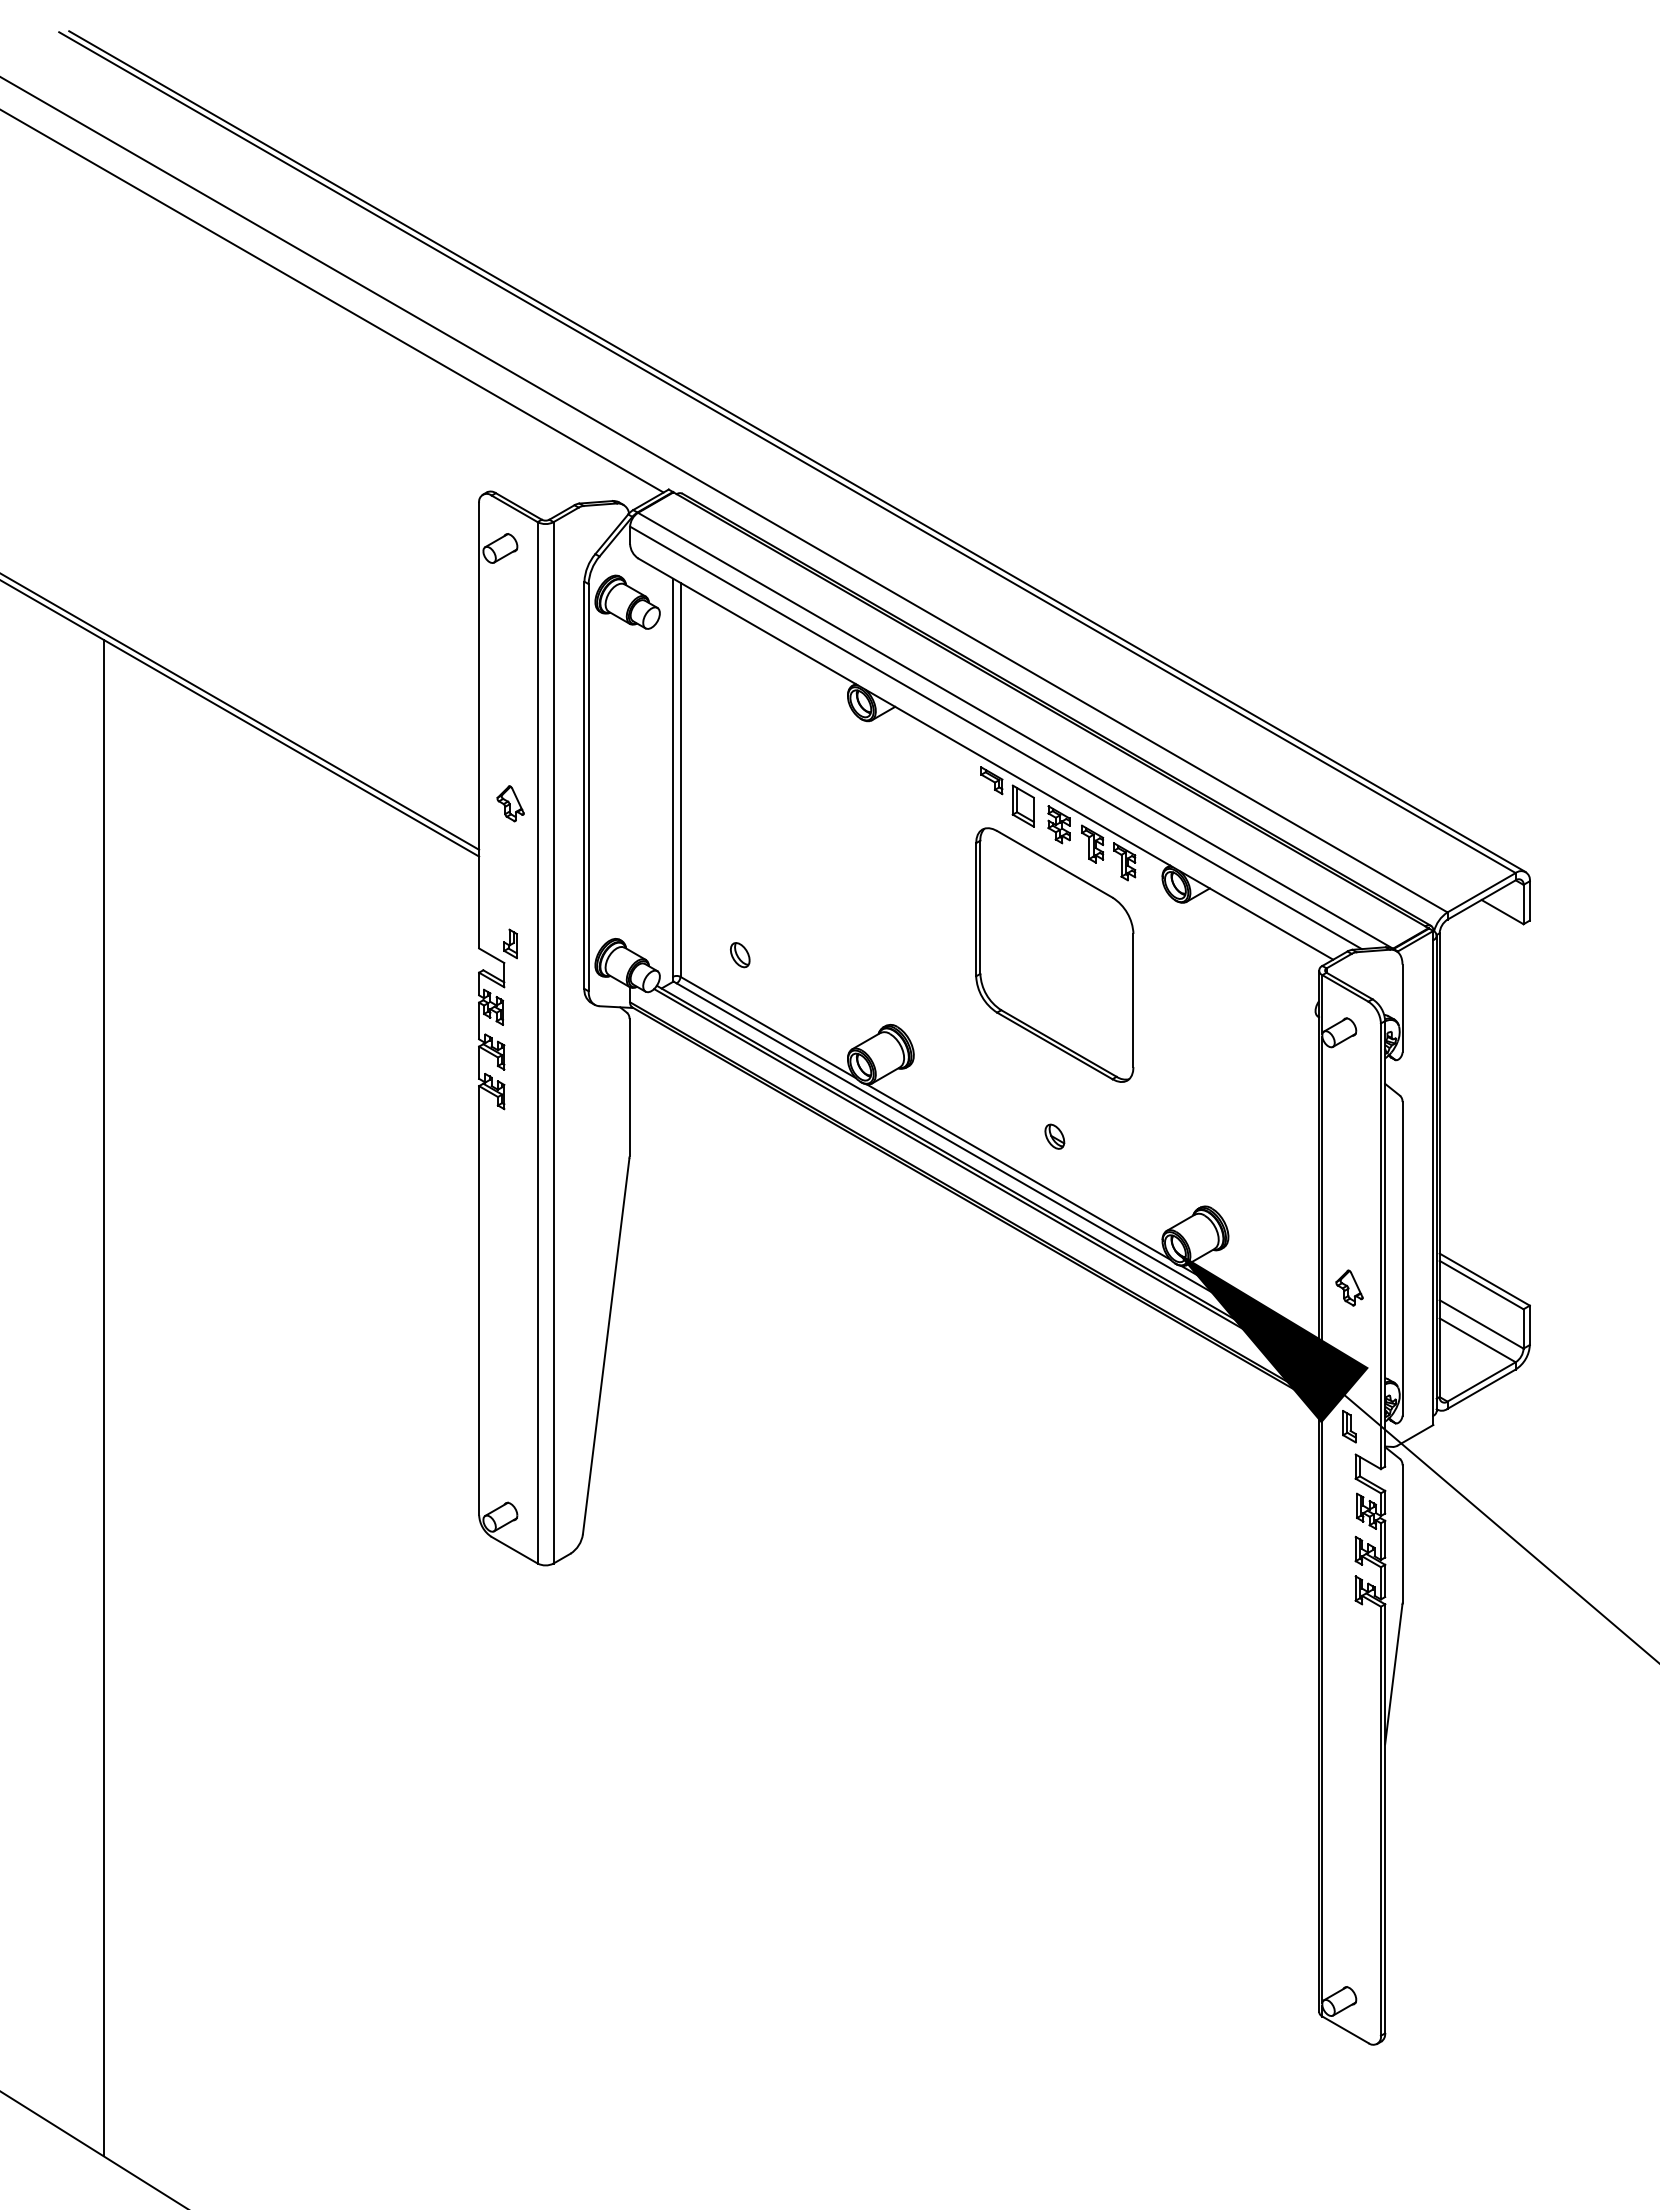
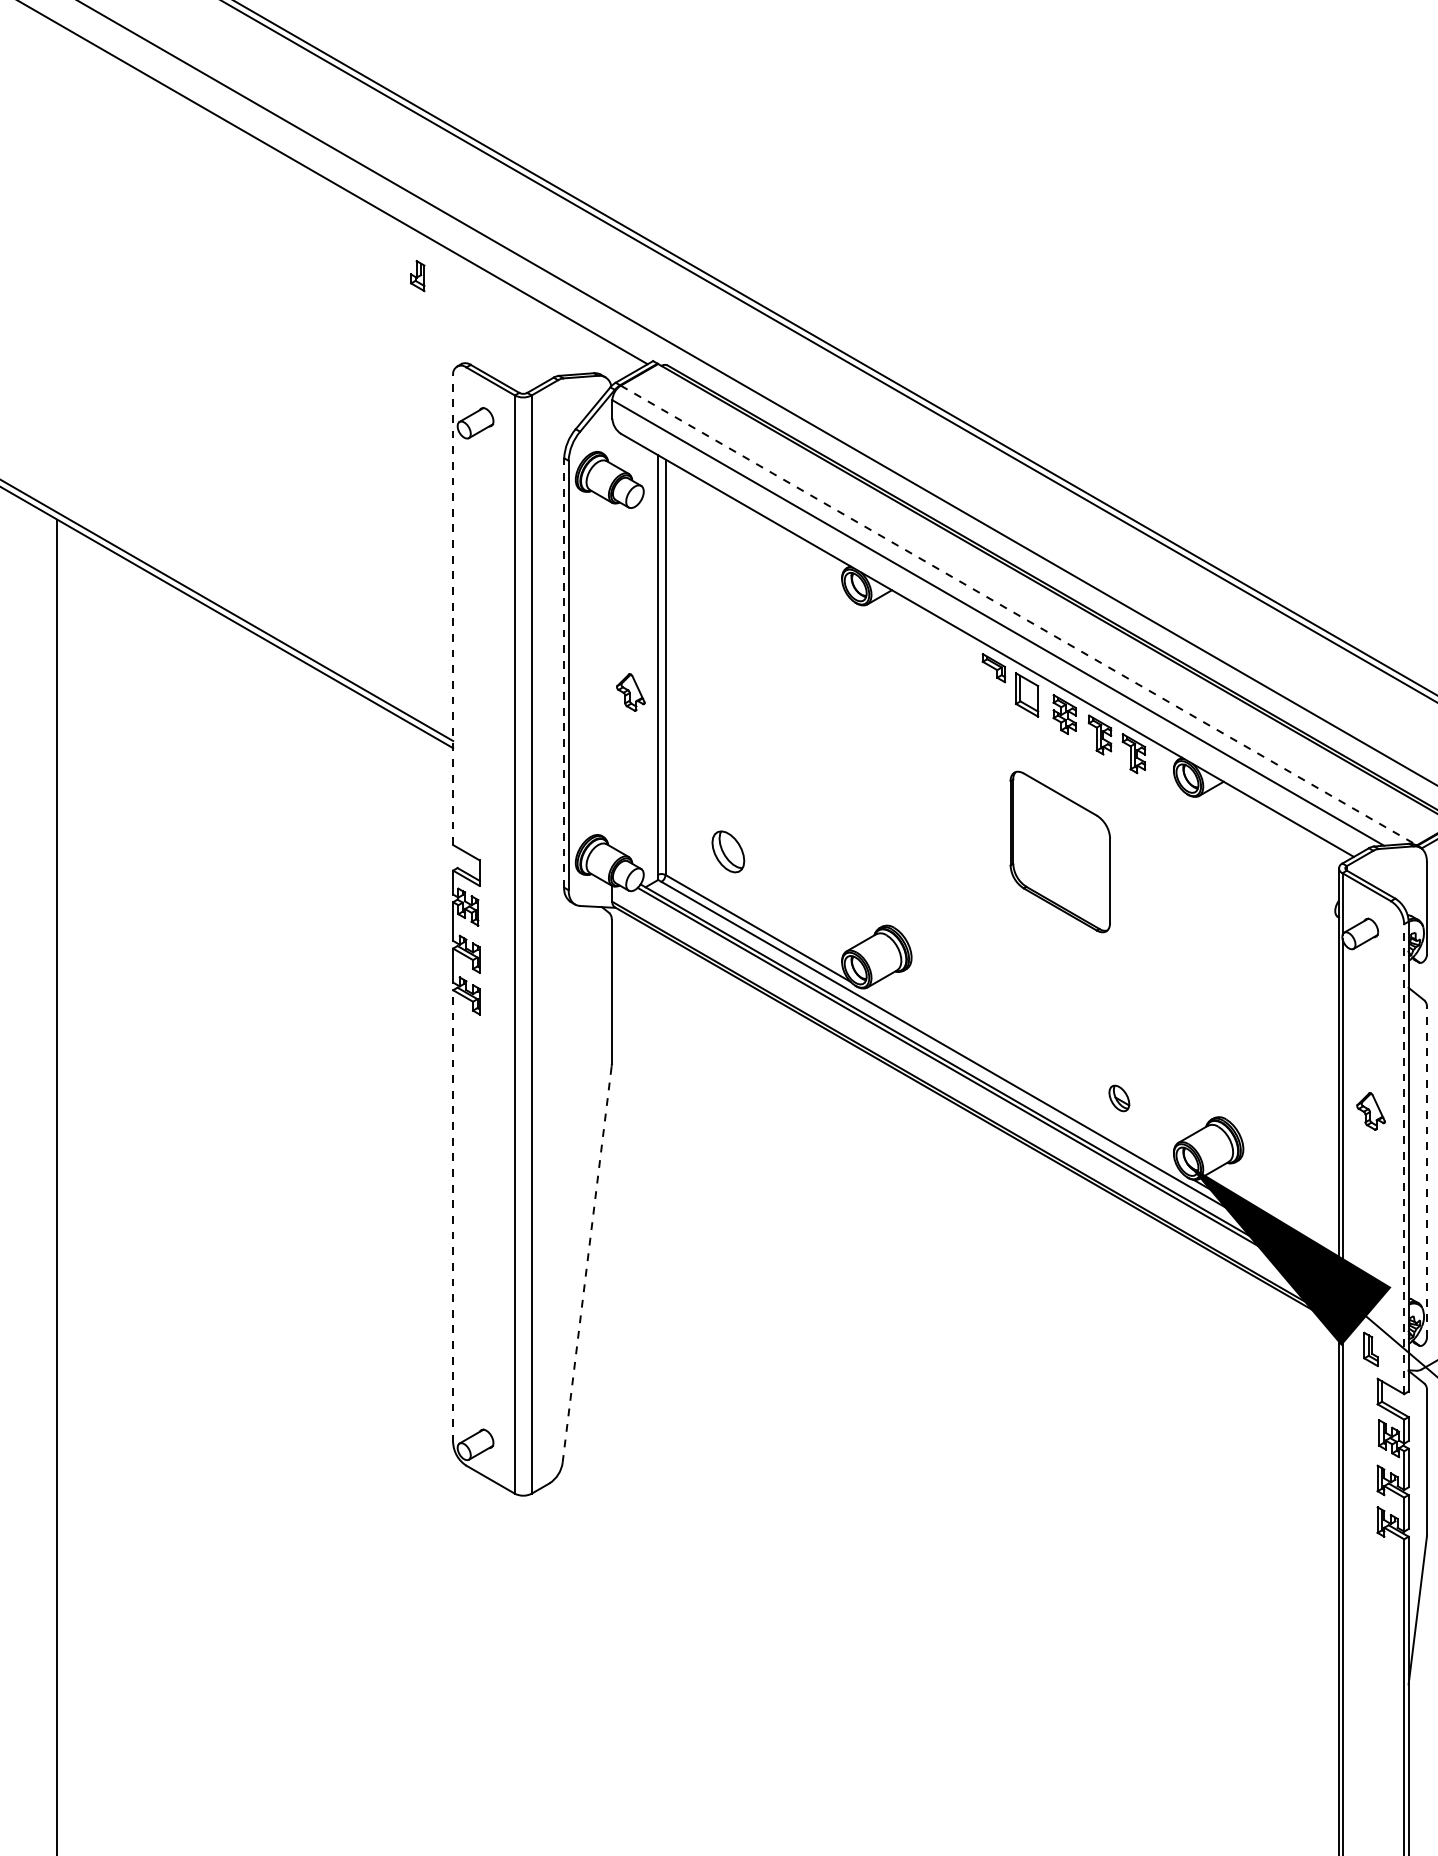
line: (479, 725) -> (453, 609), solid -> dashed
line: (1015, 730) -> (1018, 615), solid -> dashed
line: (584, 785) -> (564, 673), solid -> dashed
part: (510, 803) -> (630, 692), moved
part: (510, 943) -> (417, 275), moved
part: (1054, 954) -> (1059, 851), size x0.6
part: (740, 955) -> (728, 852), size x1.6
part: (1054, 1136) -> (1118, 1098), moved
line: (1018, 1171) -> (1021, 1080), removed
line: (1380, 1246) -> (1403, 1159), solid -> dashed
line: (1402, 1258) -> (1426, 1172), solid -> dashed
part: (1349, 1287) -> (1371, 1110), moved
line: (479, 1300) -> (453, 1216), solid -> dashed
line: (606, 1346) -> (587, 1264), solid -> dashed

